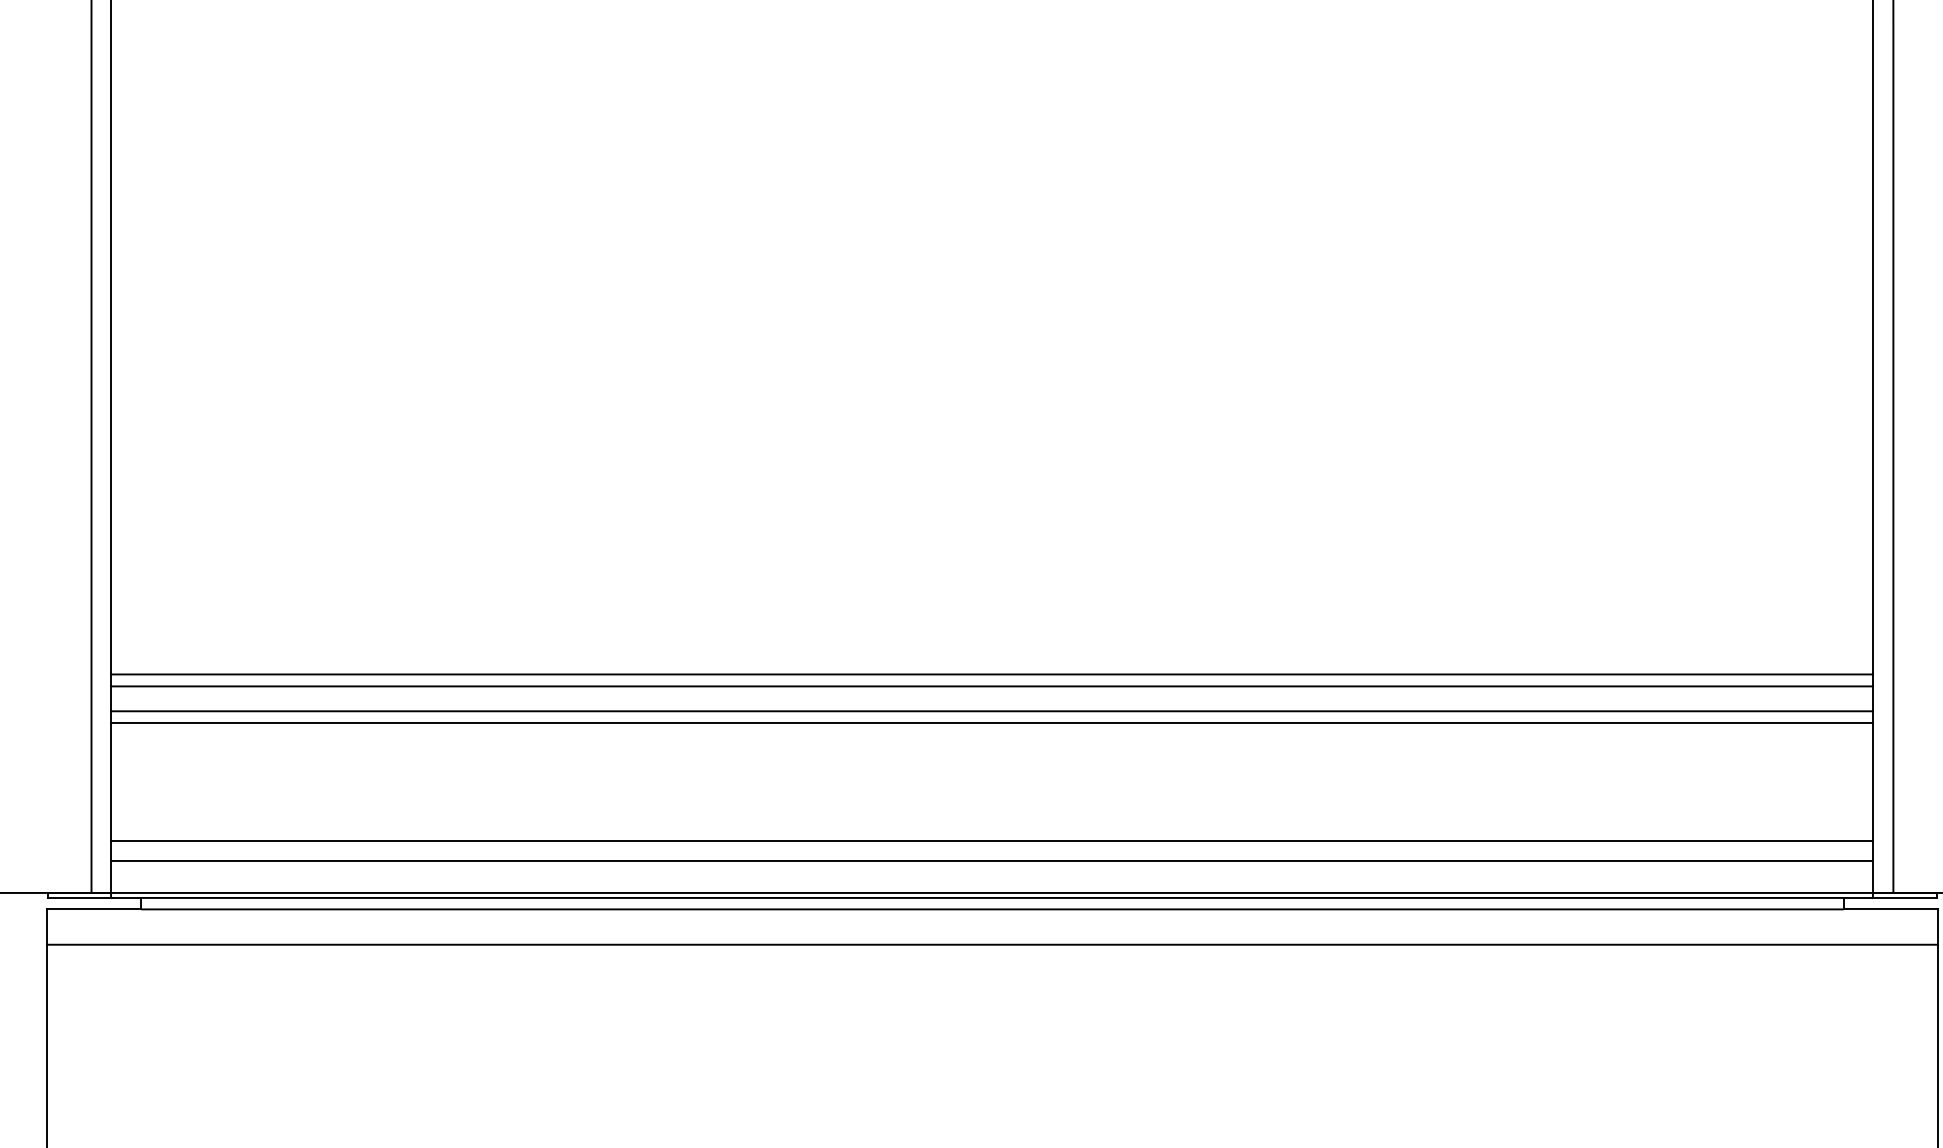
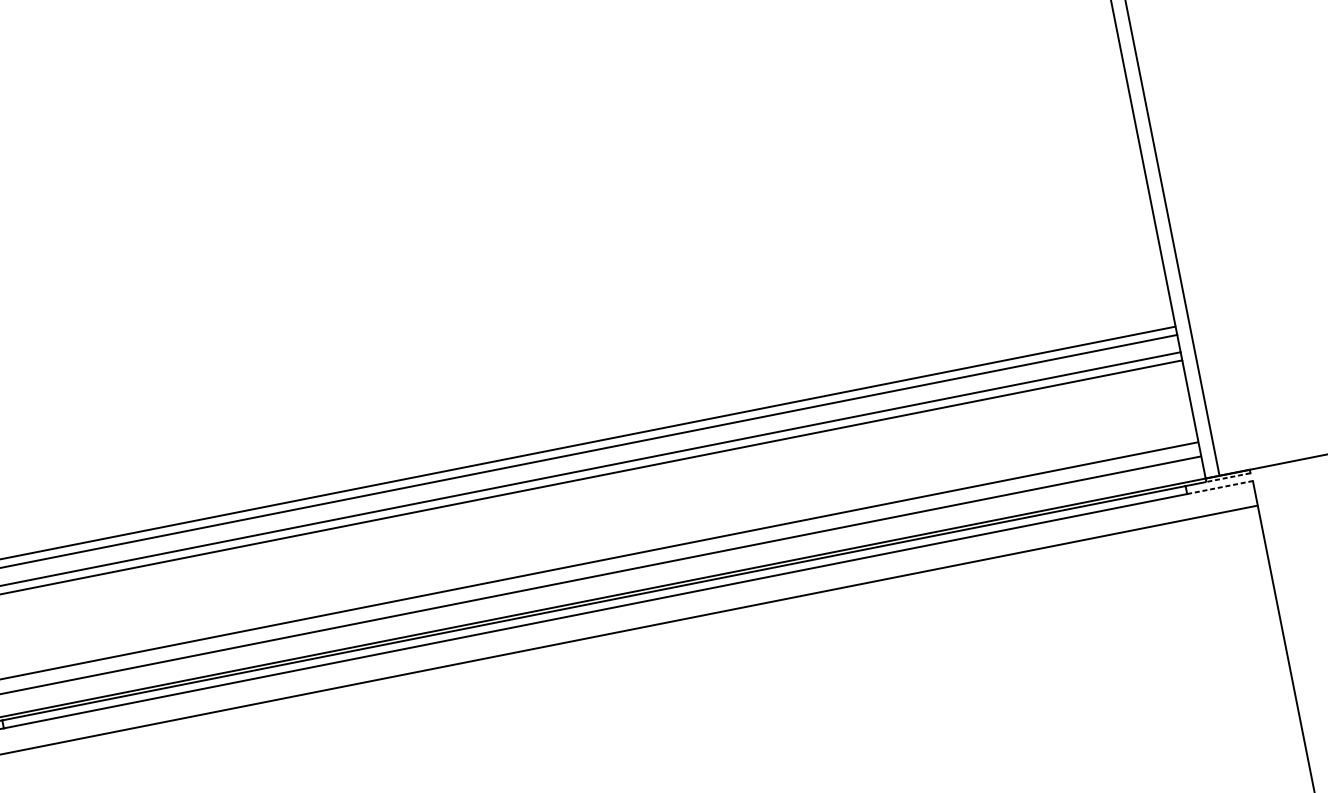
line: (1904, 897) -> (1227, 477), solid -> dashed
line: (1891, 909) -> (1220, 487), solid -> dashed

